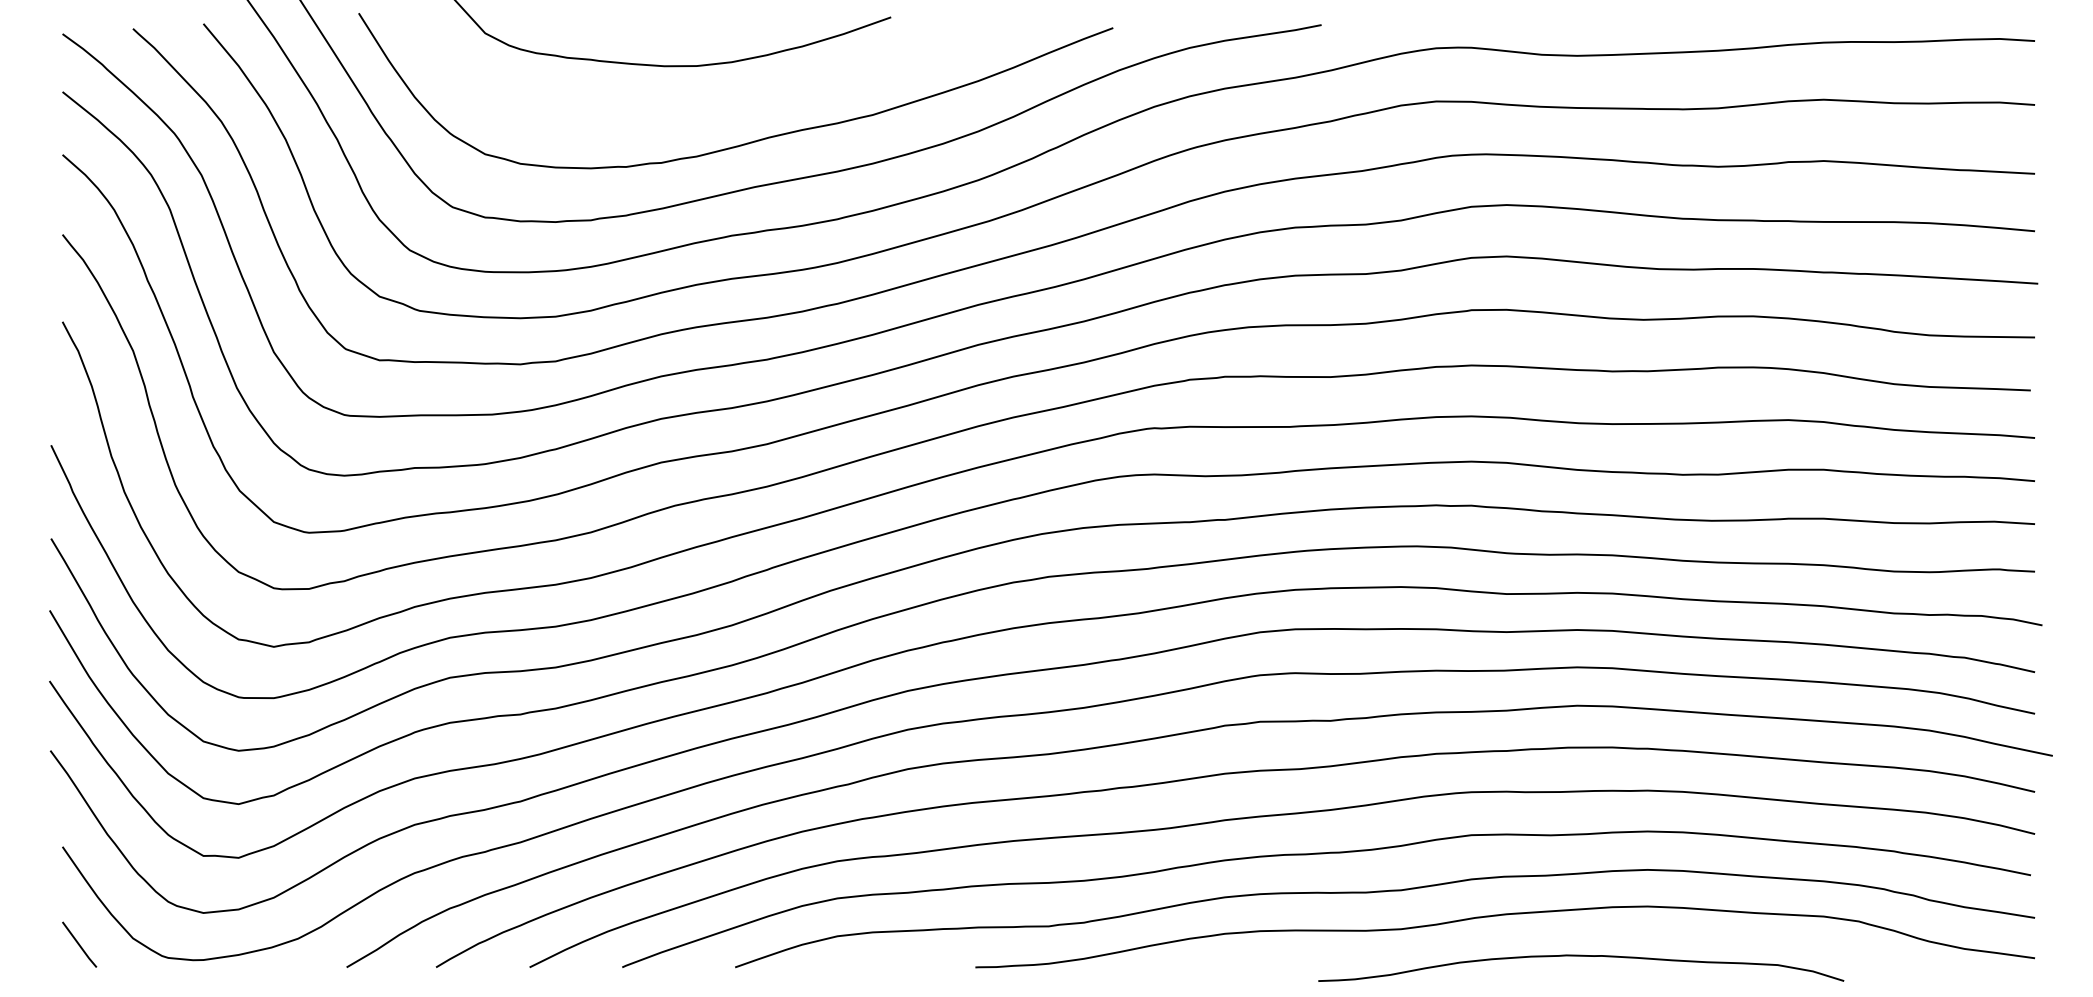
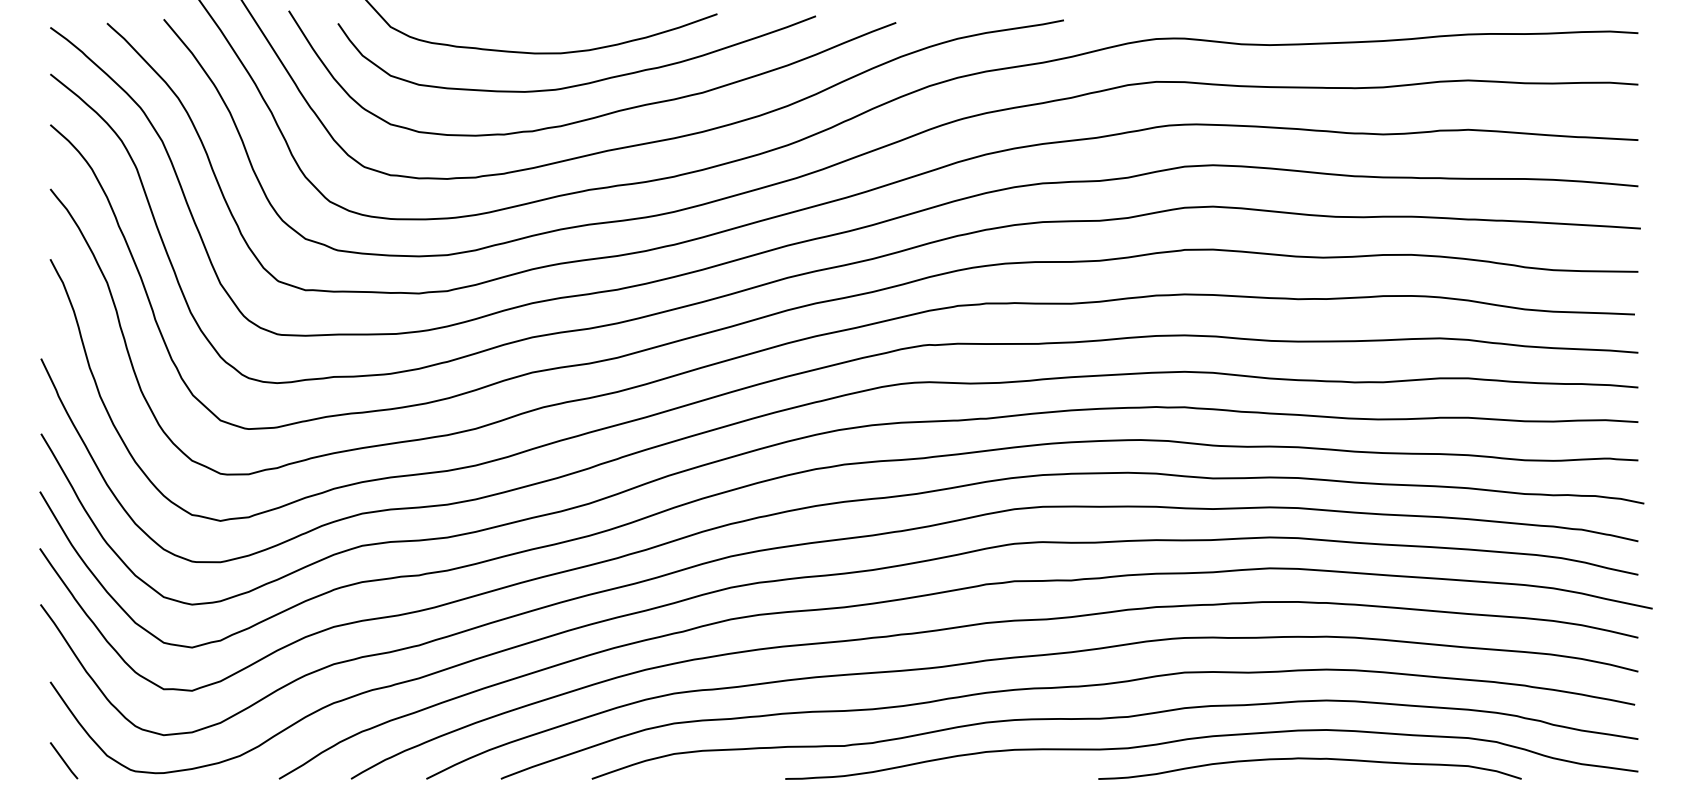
curve: (722, 103) -> (581, 83), added
curve: (1580, 956) -> (1309, 759), moved

